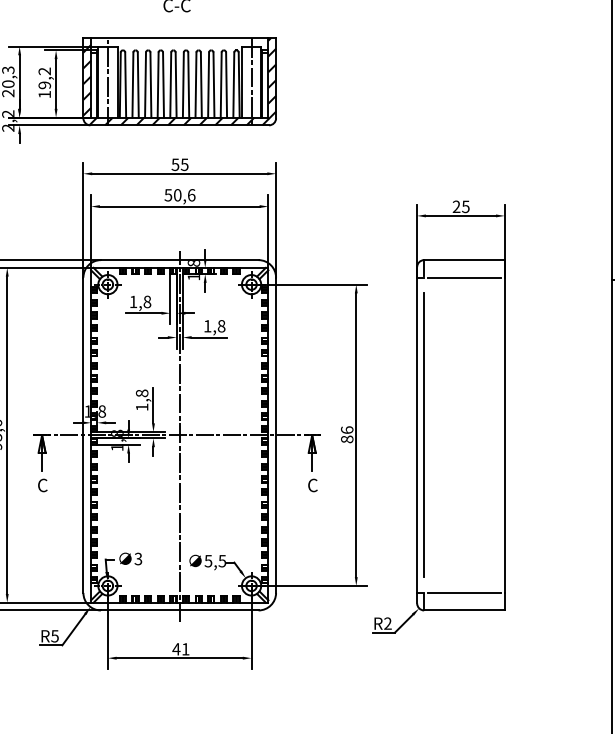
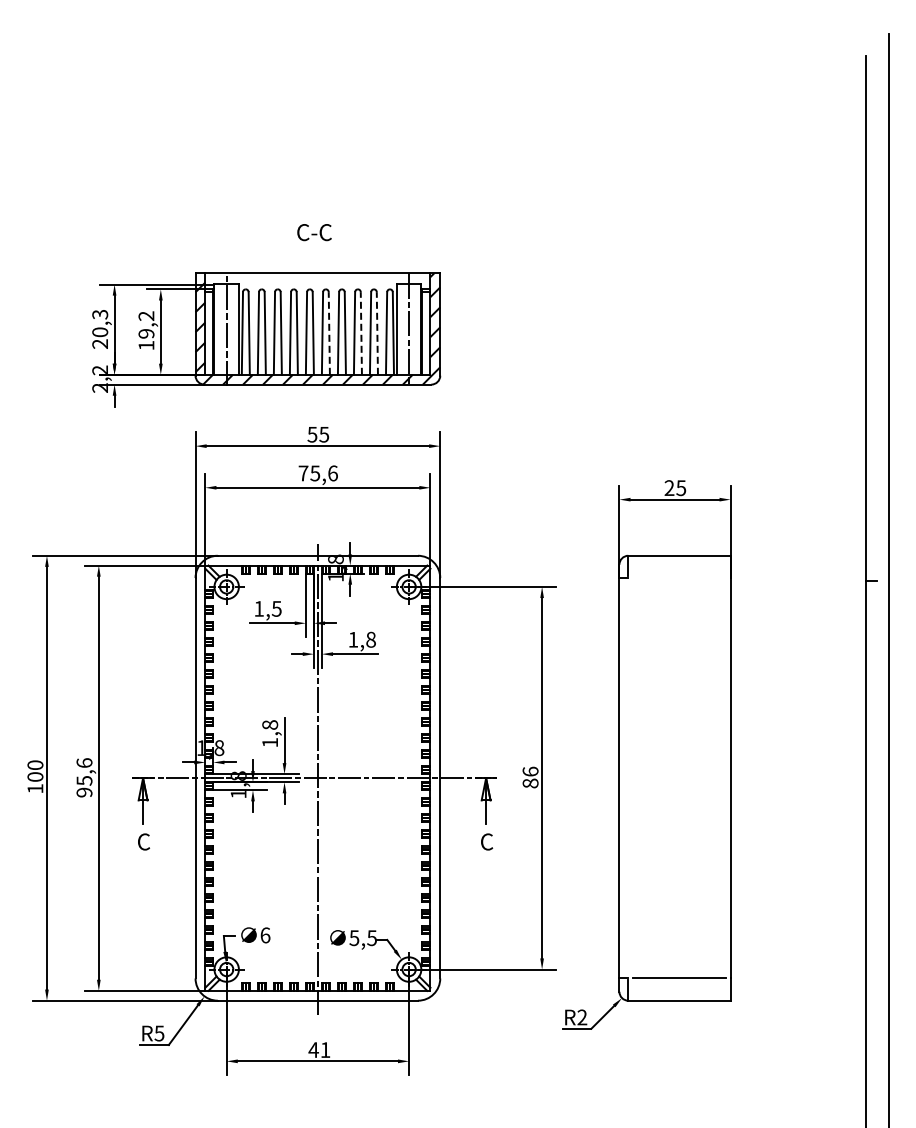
line: (188, 84) -> (329, 332), solid -> dashed
line: (214, 84) -> (361, 332), solid -> dashed
line: (226, 84) -> (377, 332), solid -> dashed
text: (173, 195) -> (309, 473), 50,6 -> 75,6
line: (464, 278) -> (679, 578), removed
text: (147, 301) -> (276, 608), 1,8 -> 1,5
line: (423, 434) -> (627, 777), removed
text: (138, 559) -> (265, 935), 3 -> 6

